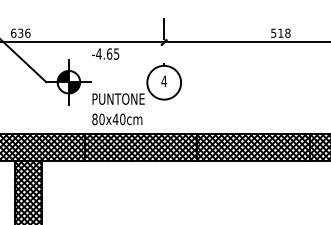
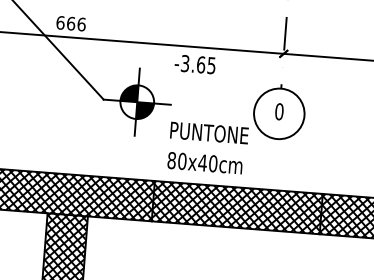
text: (20, 32) -> (70, 22), 636 -> 666
text: (98, 53) -> (184, 62), -4.65 -> -3.65
text: (164, 81) -> (279, 112), 4 -> 0

